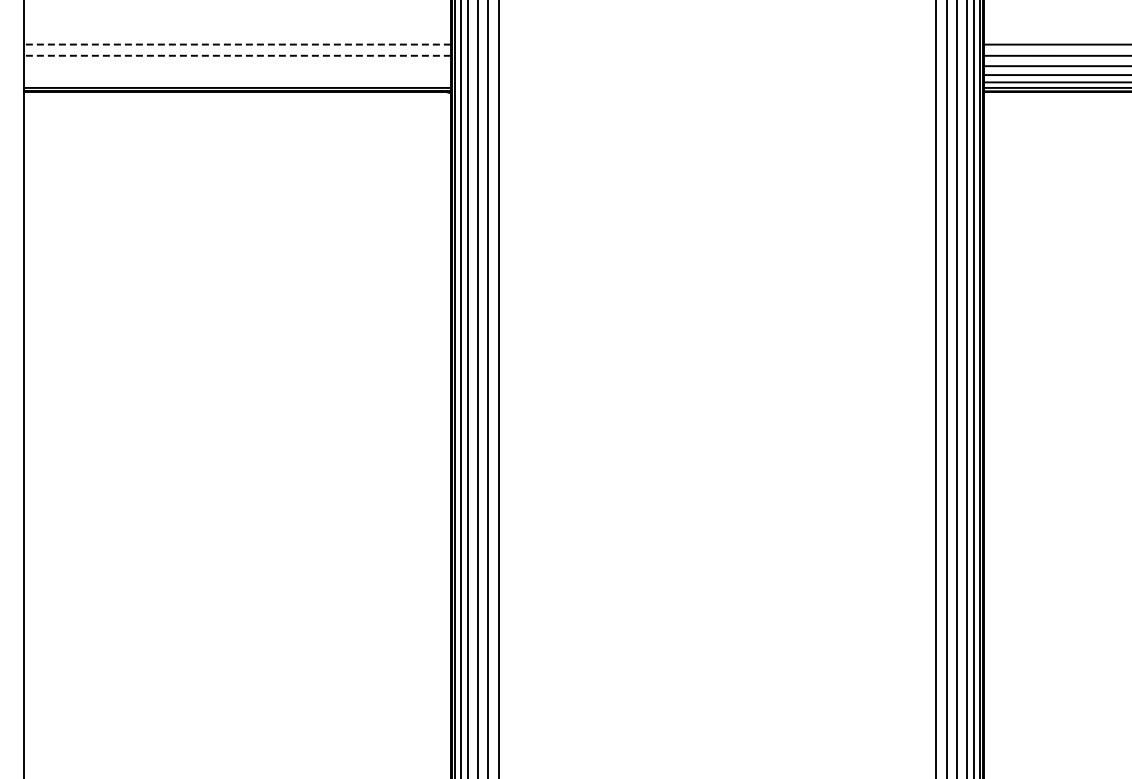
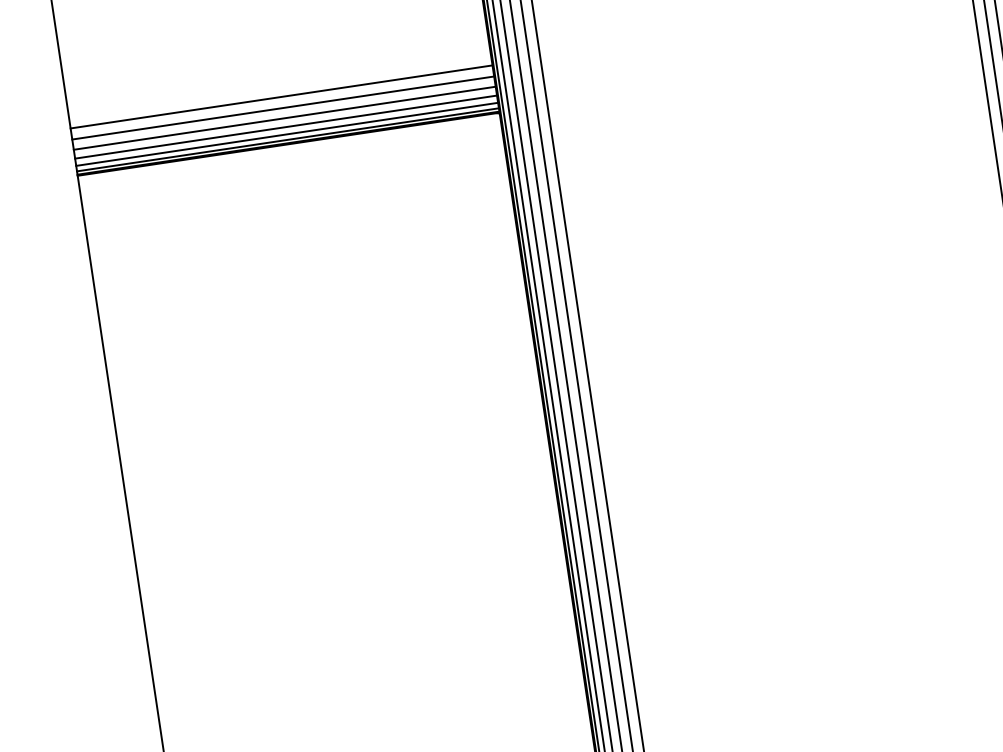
line: (237, 44) -> (281, 96), dashed -> solid
line: (237, 55) -> (283, 107), dashed -> solid
line: (237, 66) -> (284, 118), added
line: (237, 75) -> (286, 127), added
line: (237, 82) -> (287, 134), added

